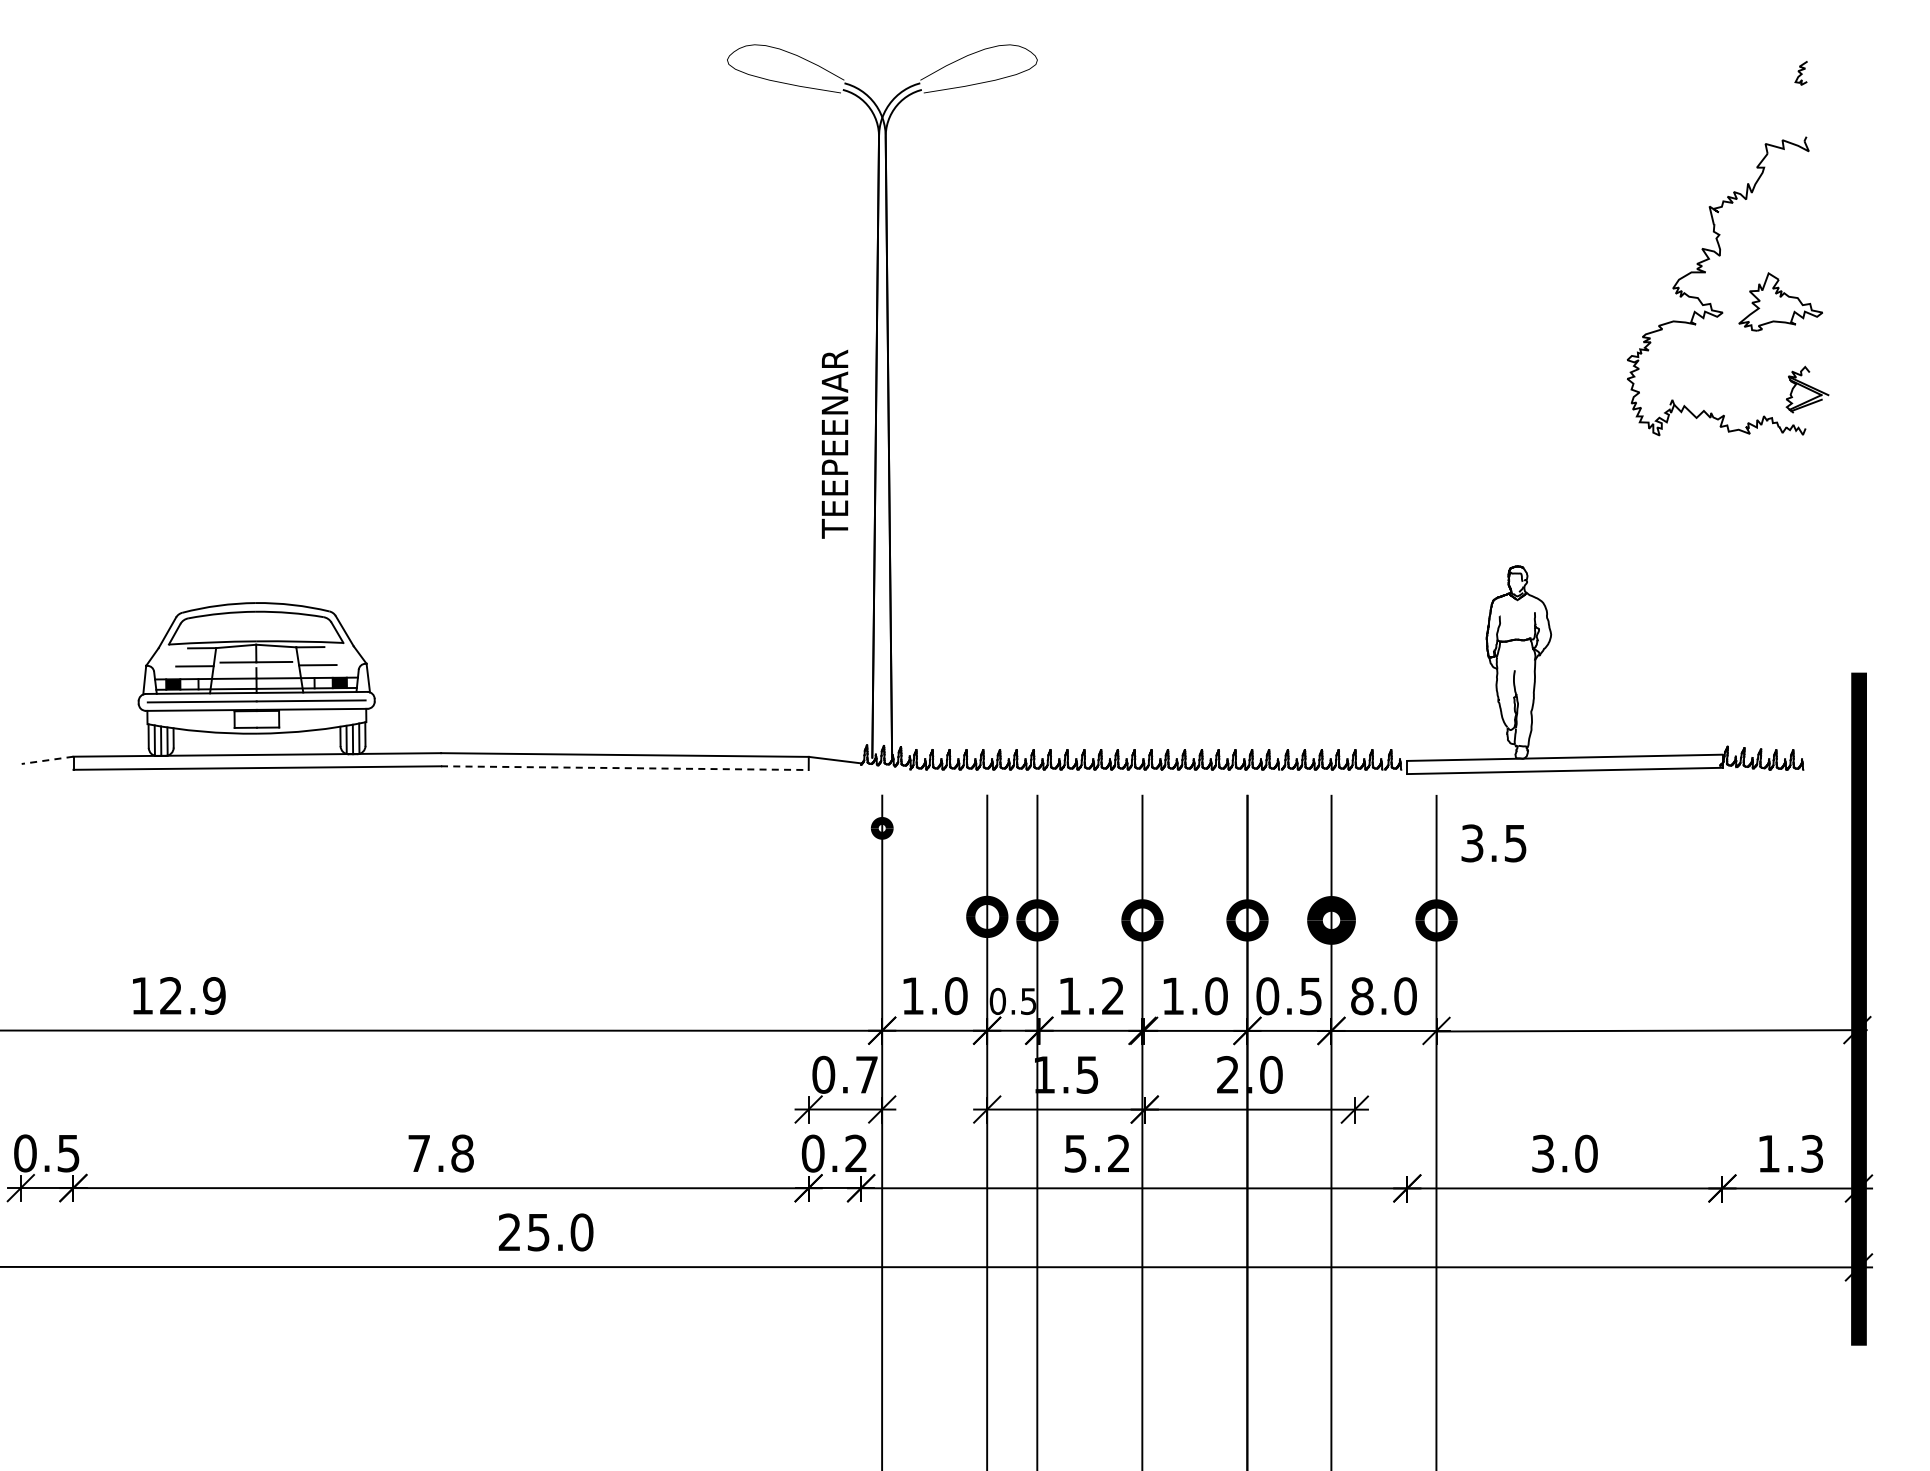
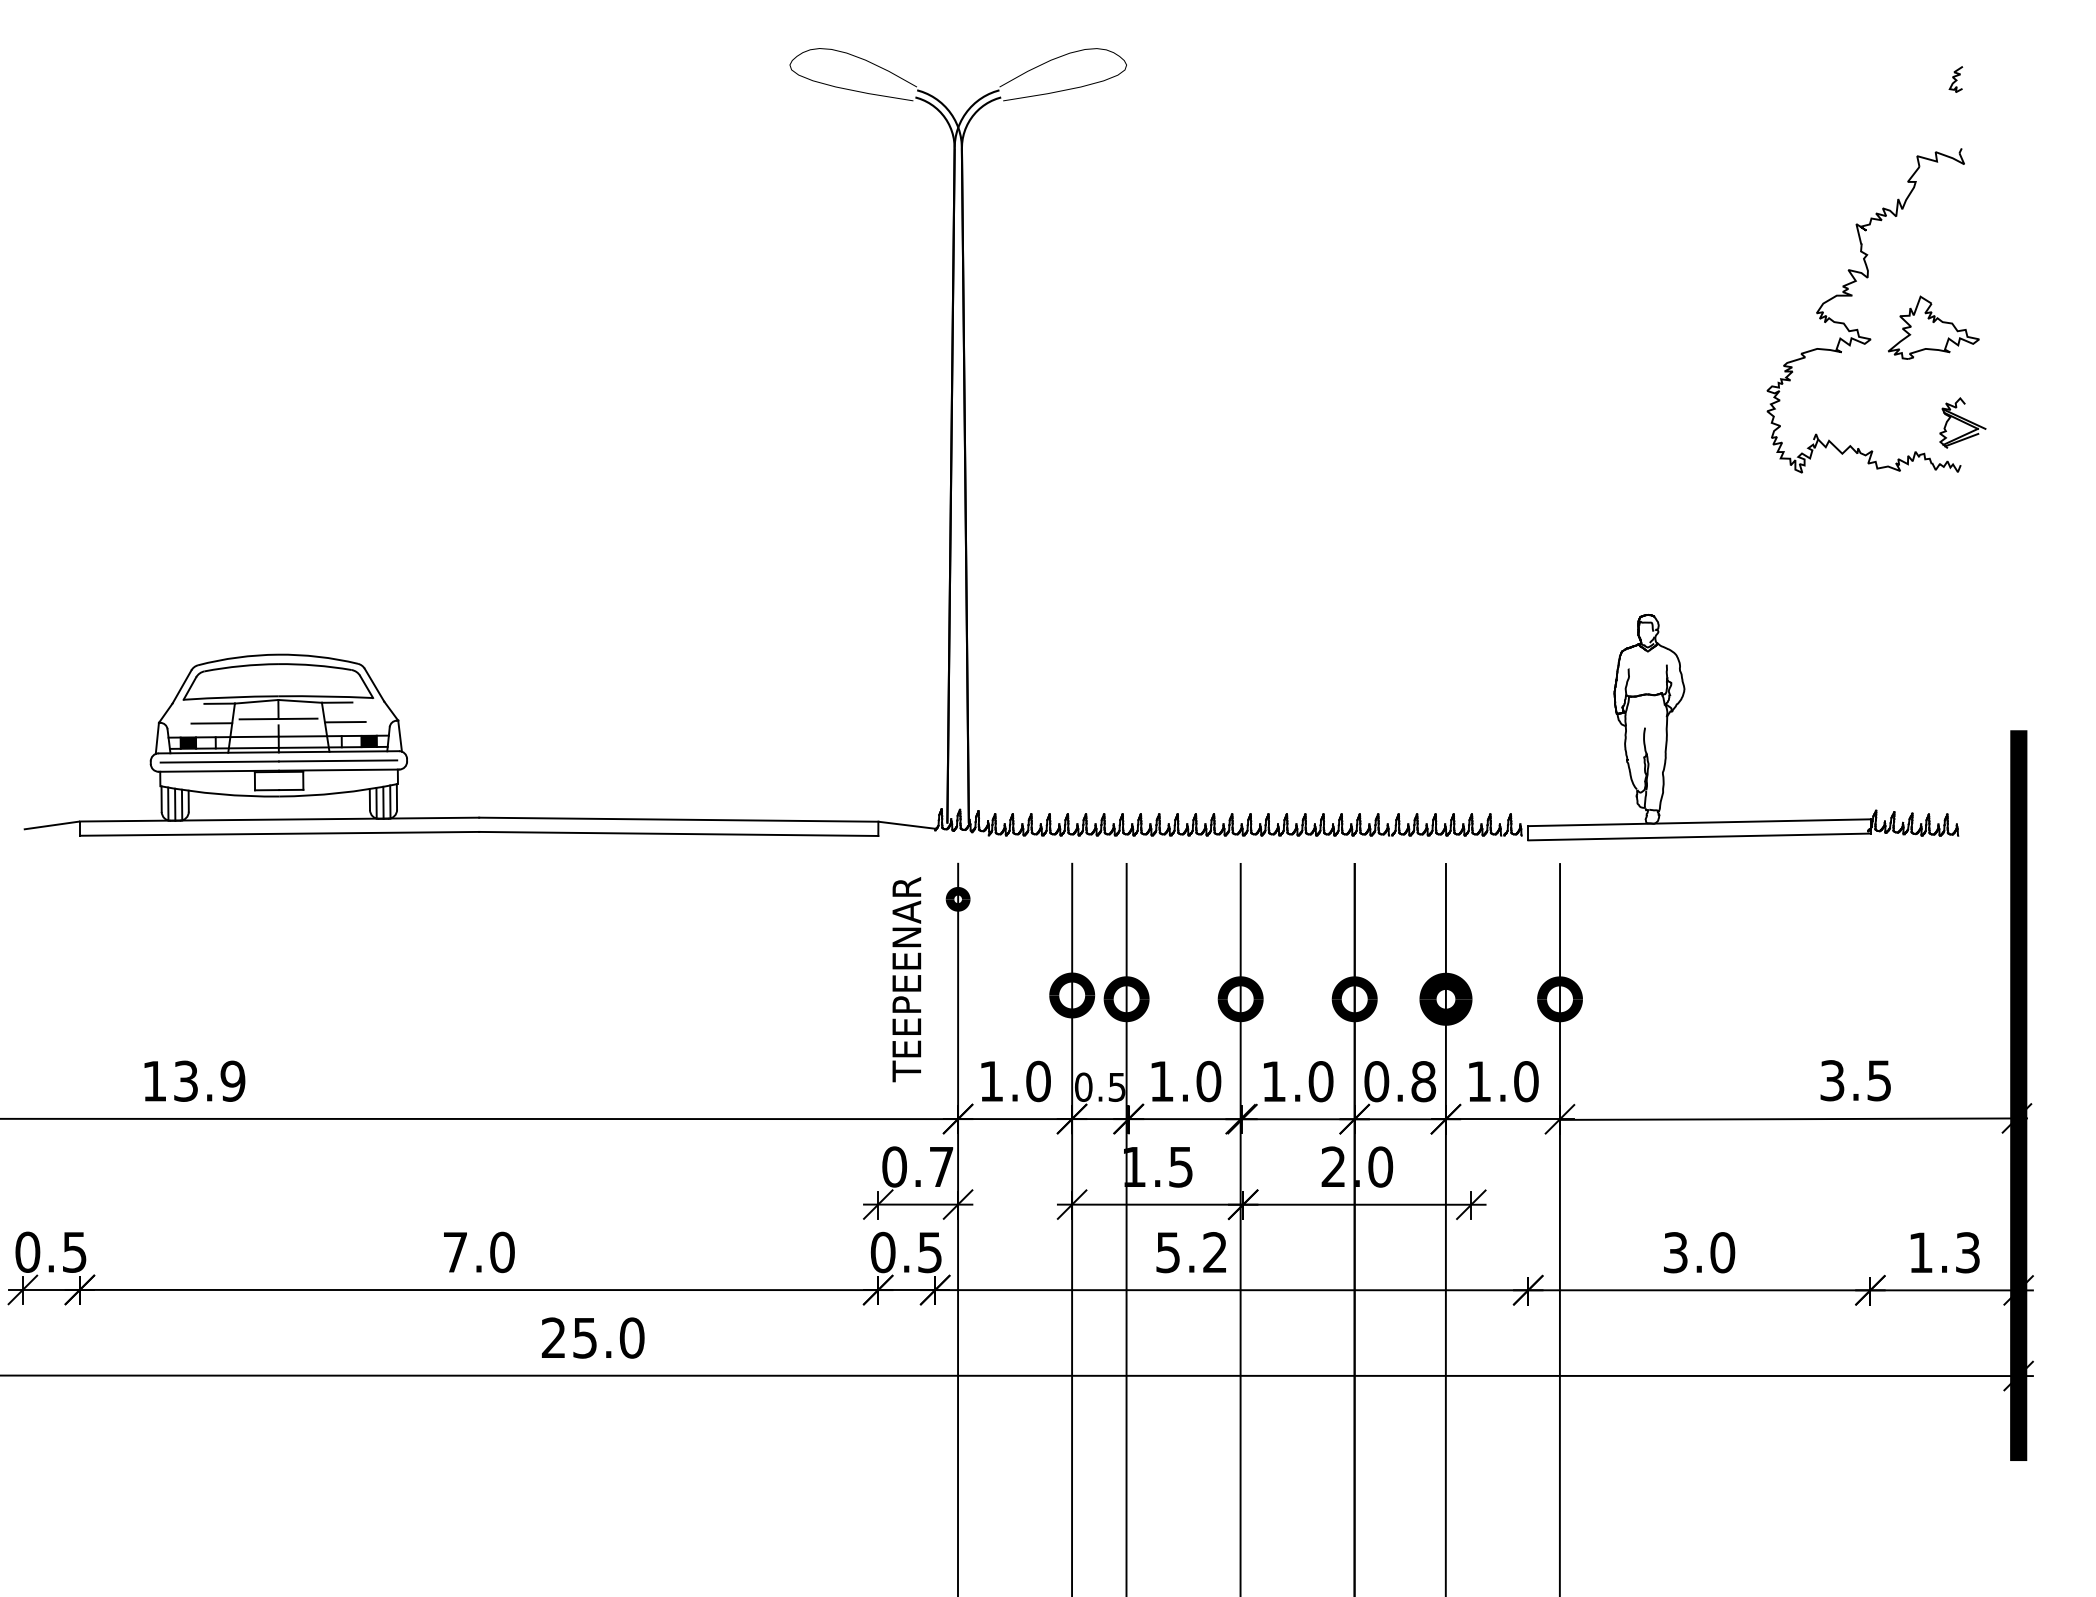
text: (834, 443) -> (906, 978), moved
line: (47, 760) -> (51, 825), dashed -> solid
line: (624, 768) -> (678, 834), dashed -> solid
text: (1493, 843) -> (1855, 1080), moved
text: (170, 995) -> (185, 1080), 12.9 -> 13.9
text: (1112, 996) -> (1208, 1081), 1.2 -> 1.0
text: (1310, 996) -> (1423, 1081), 0.5 -> 0.8
text: (1362, 996) -> (1479, 1081), 8.0 -> 1.0
text: (462, 1153) -> (502, 1252), 7.8 -> 7.0
text: (855, 1153) -> (929, 1252), 0.2 -> 0.5

